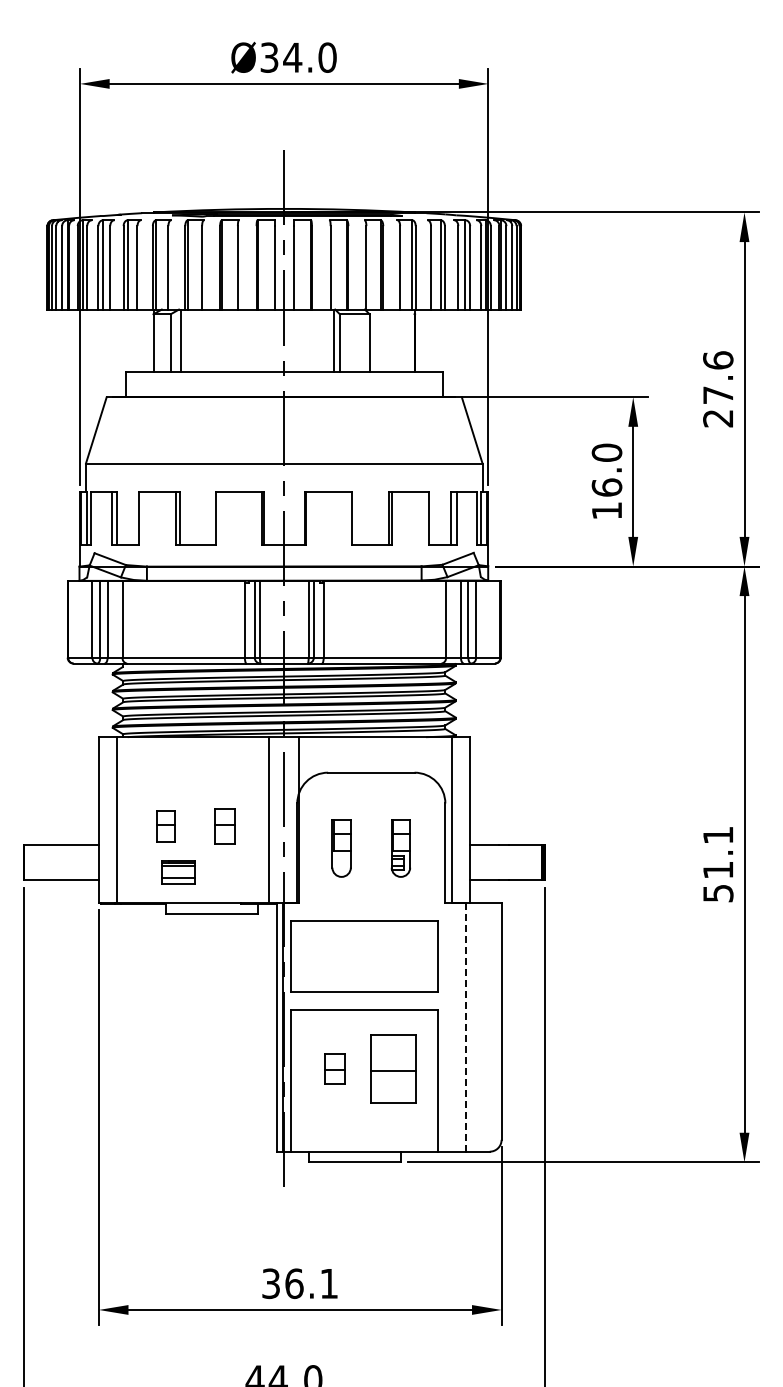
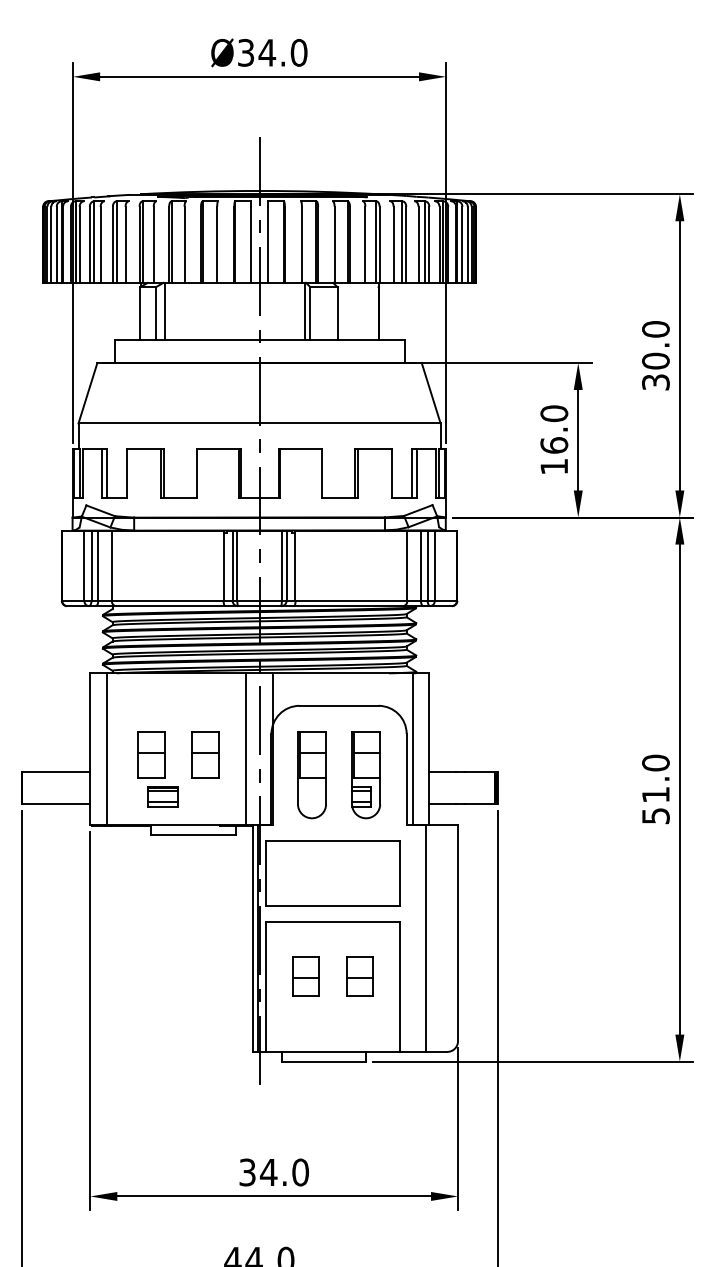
text: (718, 389) -> (656, 355), 27.6 -> 30.0
part: (165, 826) -> (151, 754), size x1.67
part: (224, 826) -> (204, 754), size x1.43
text: (718, 835) -> (656, 763), 51.1 -> 51.0
part: (341, 848) -> (311, 775), size x1.67
part: (400, 848) -> (365, 775), size x1.67
line: (466, 1027) -> (425, 938), dashed -> solid
part: (334, 1068) -> (305, 975), size x1.43
part: (393, 1068) -> (359, 975), size x0.62
text: (311, 1283) -> (284, 1172), 36.1 -> 34.0

